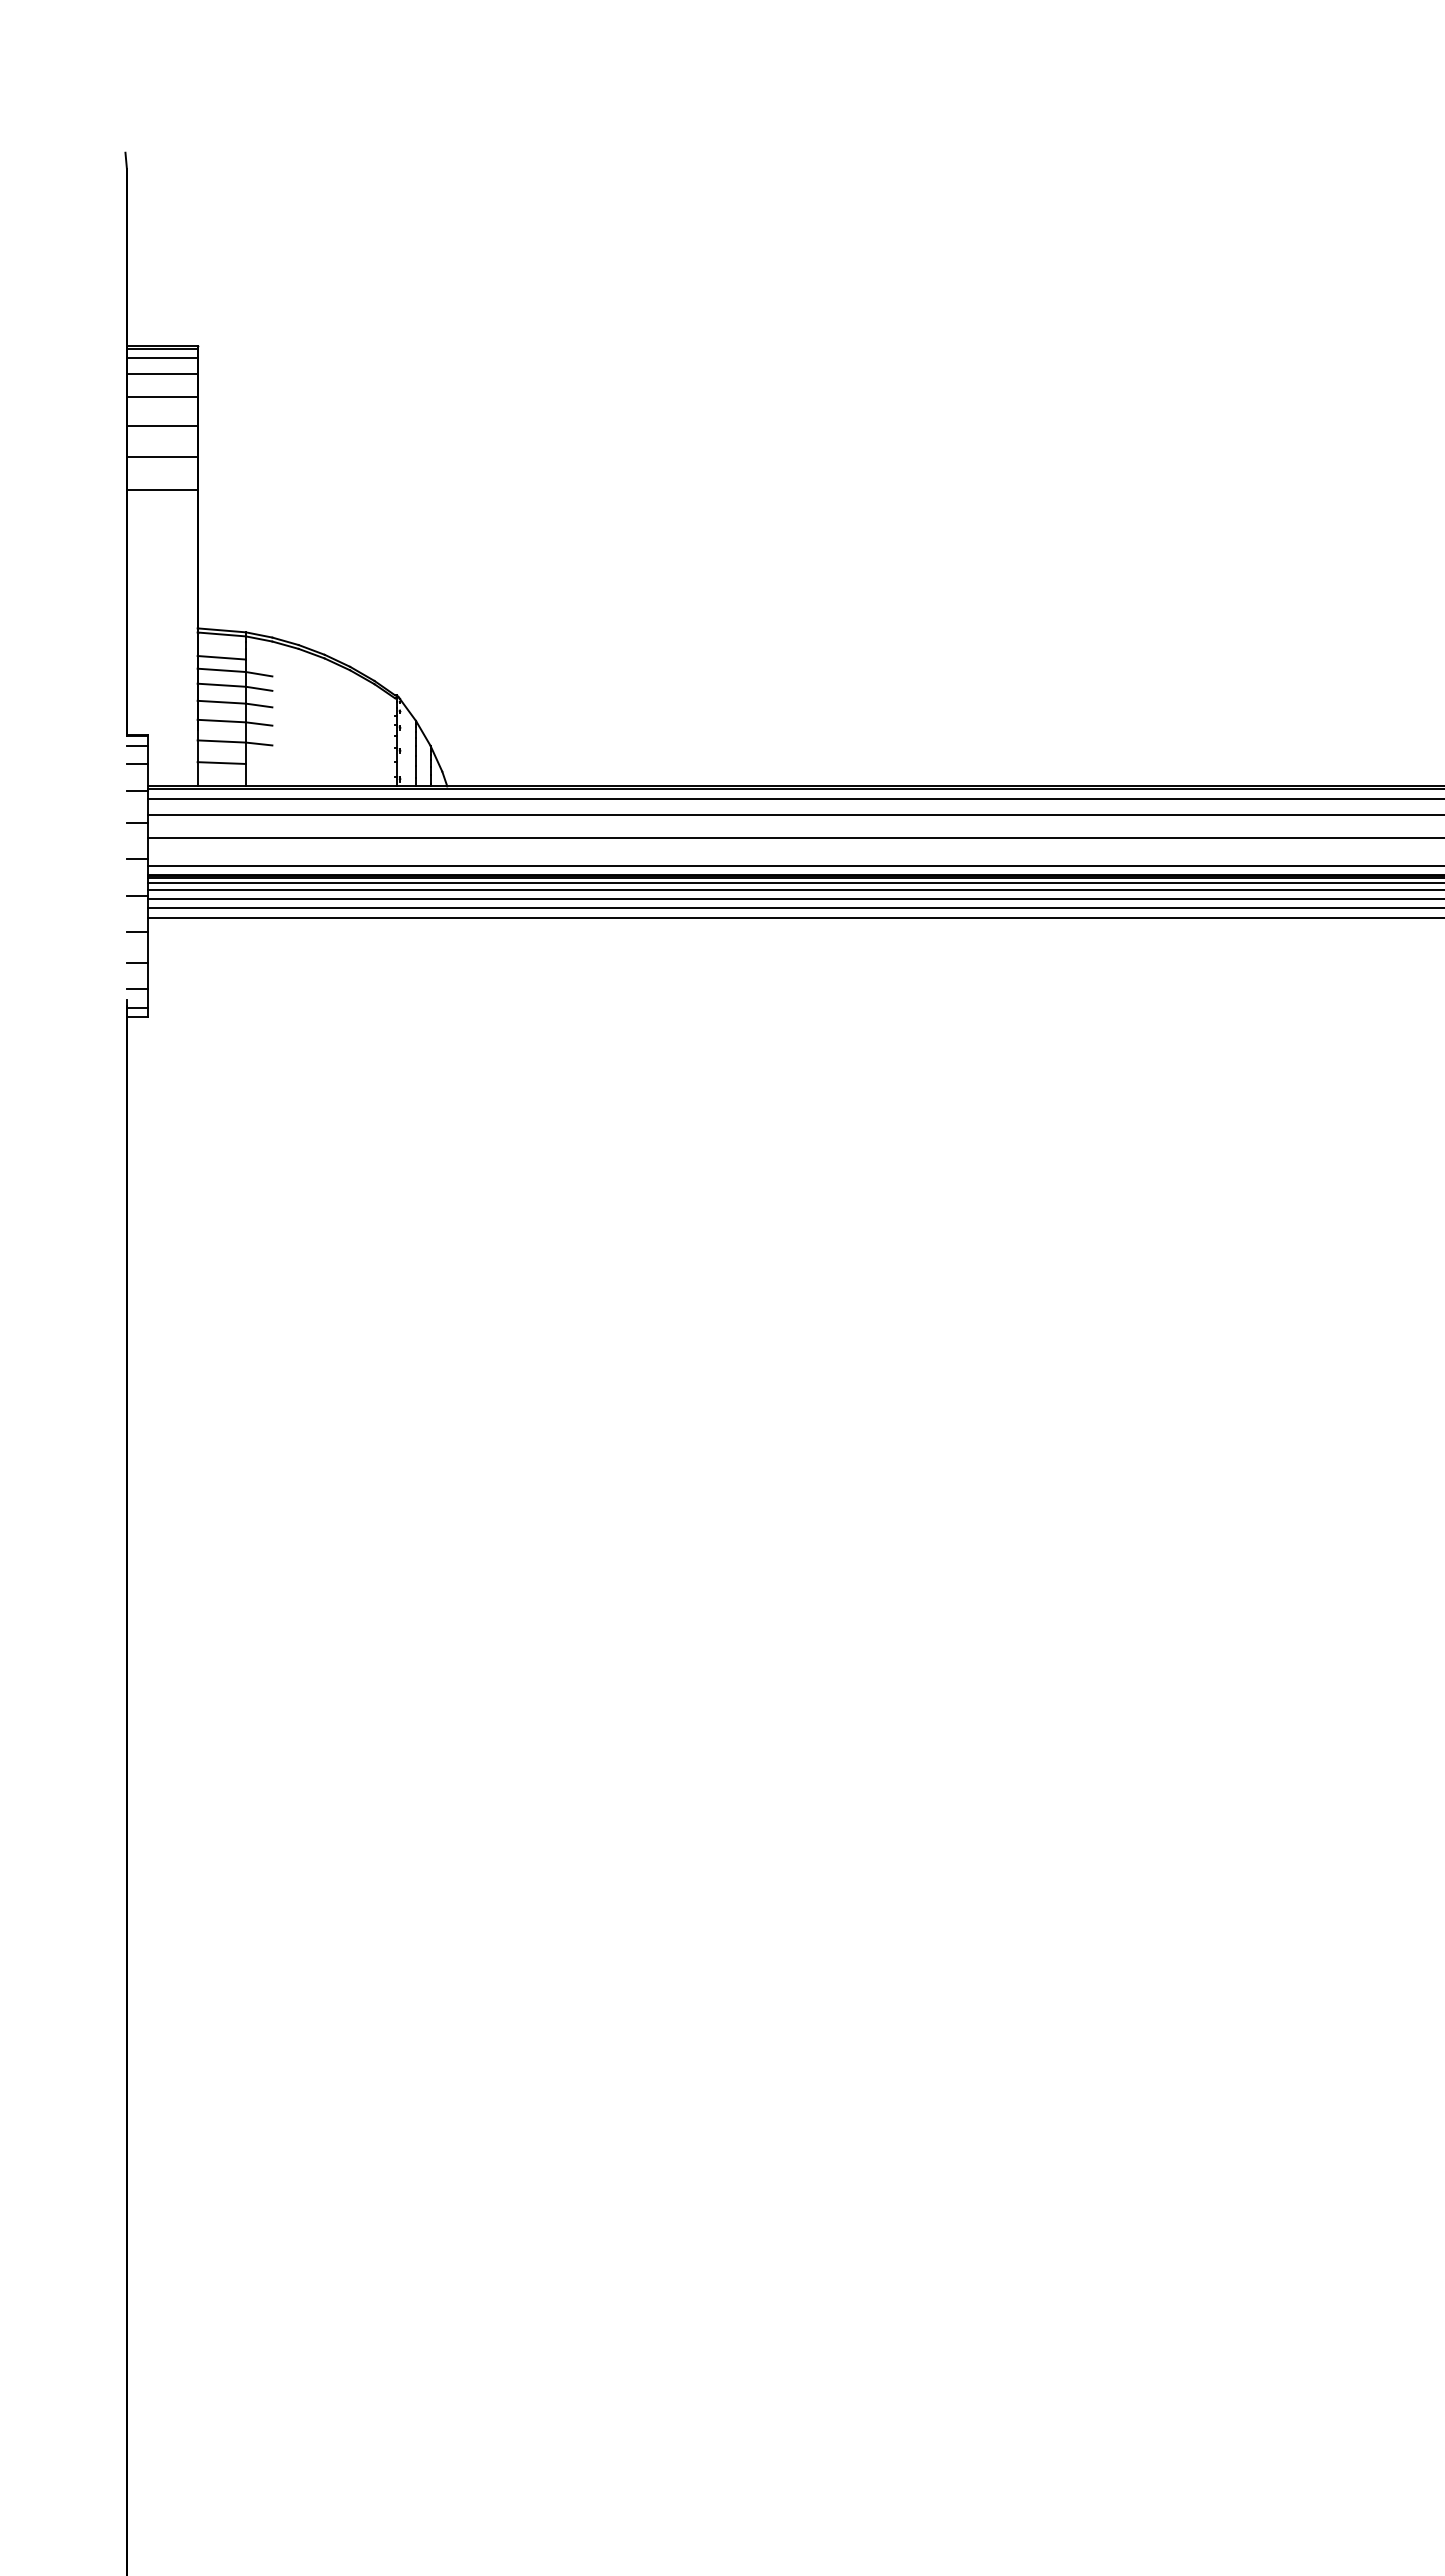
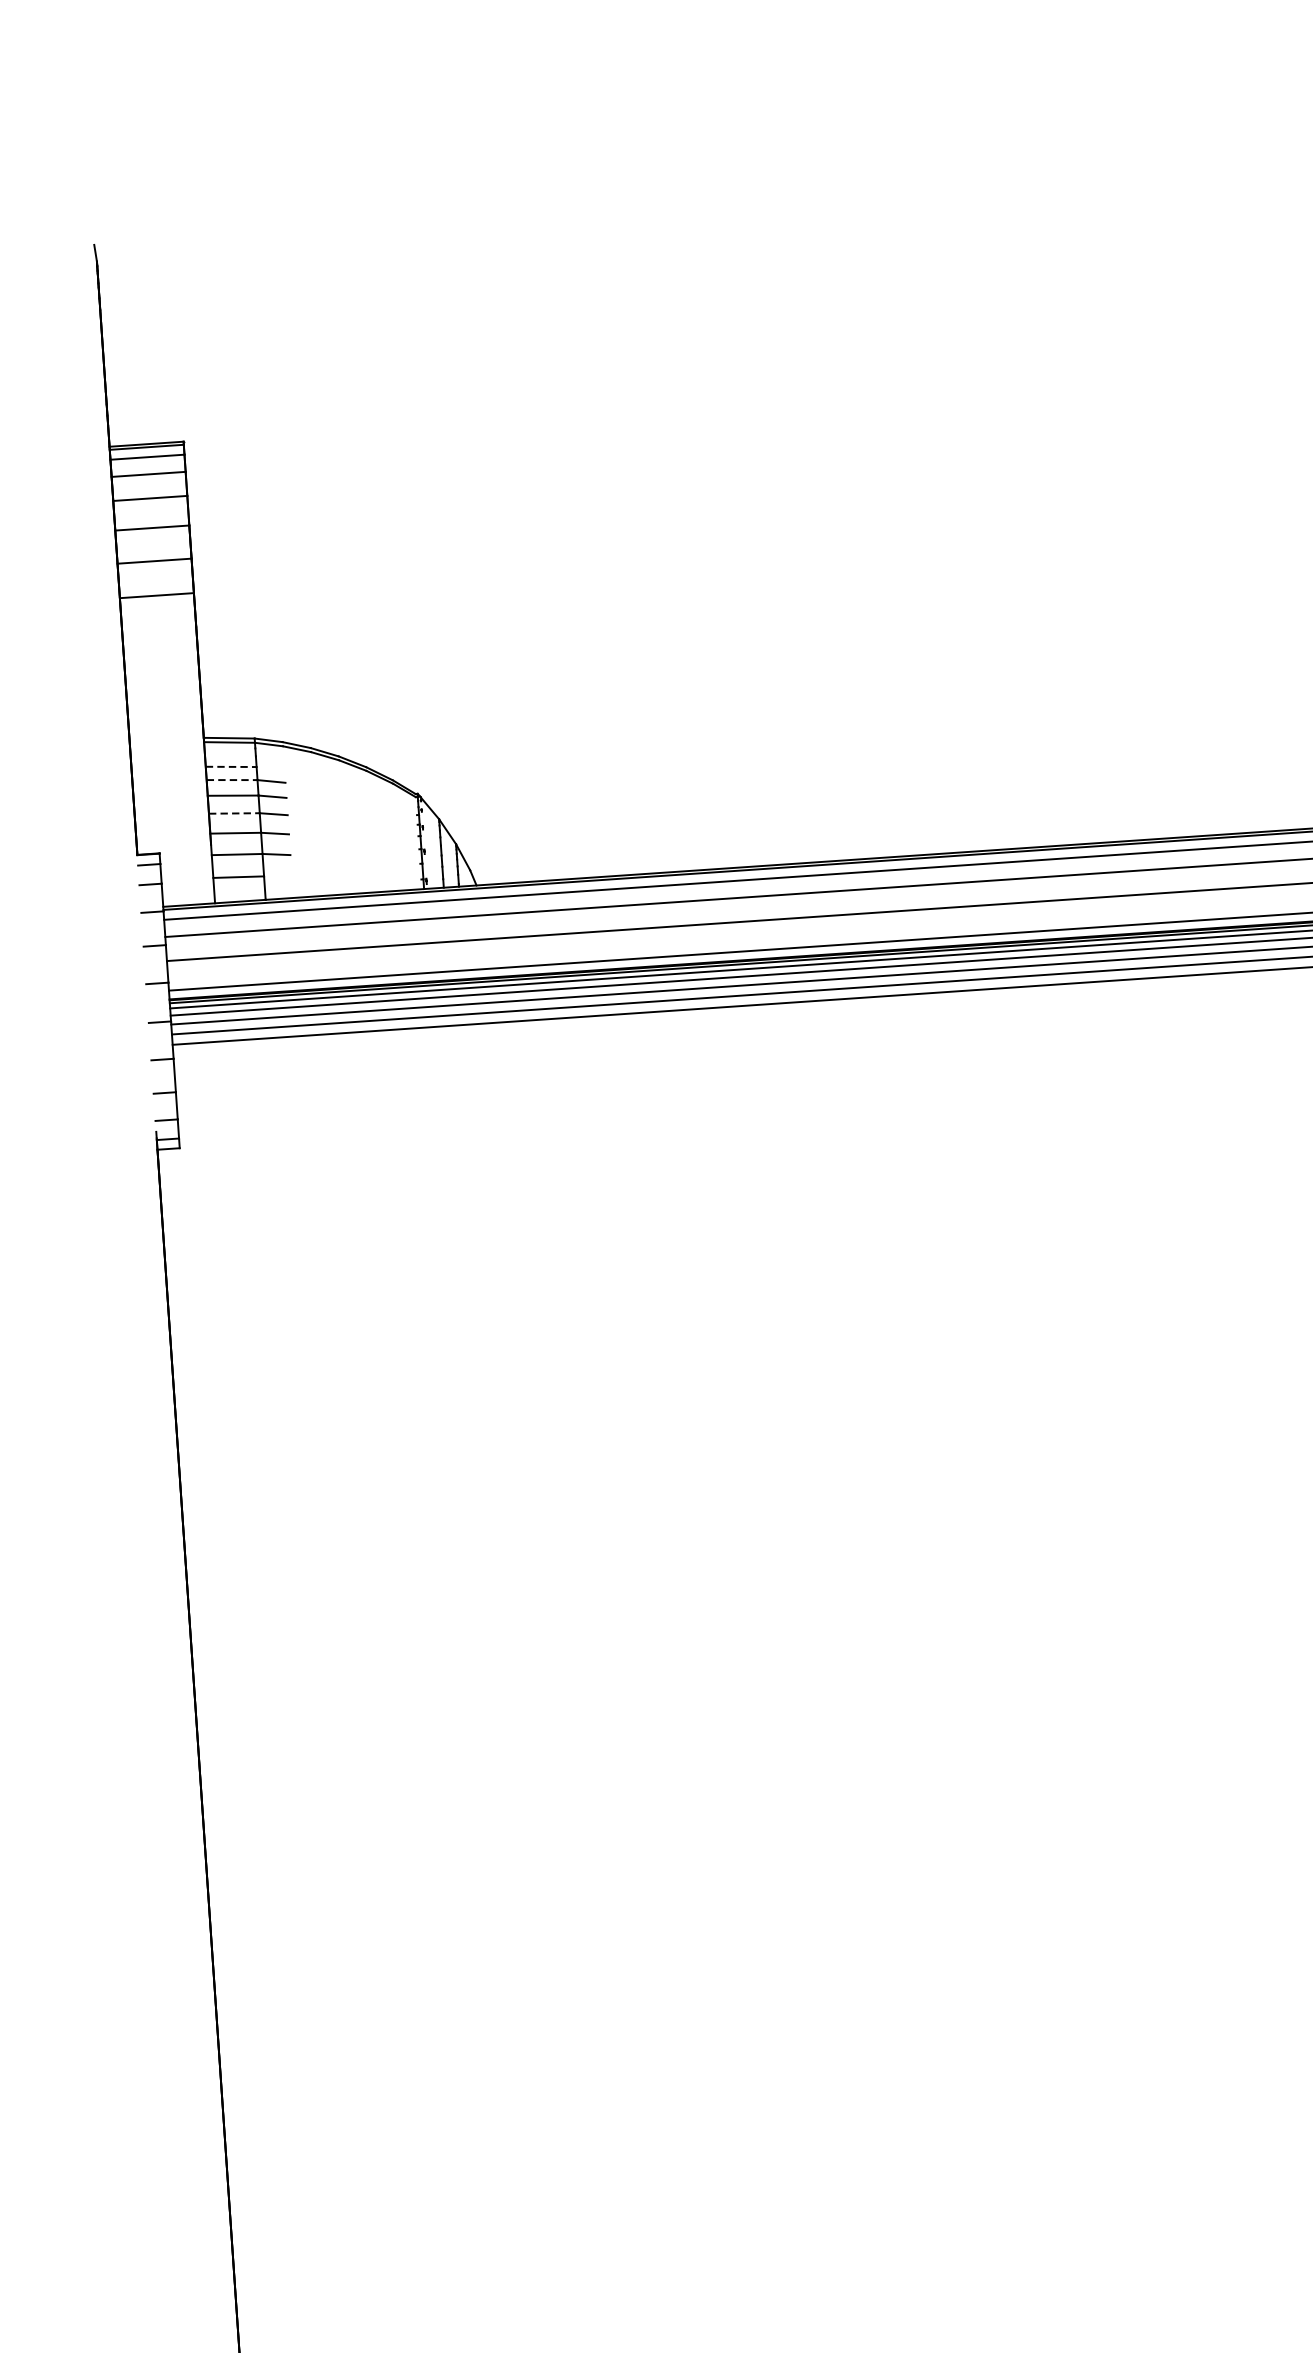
line: (222, 657) -> (231, 766), solid -> dashed
line: (222, 670) -> (232, 780), solid -> dashed
line: (222, 702) -> (235, 813), solid -> dashed

